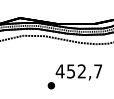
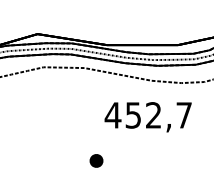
text: (78, 72) -> (147, 117), moved

